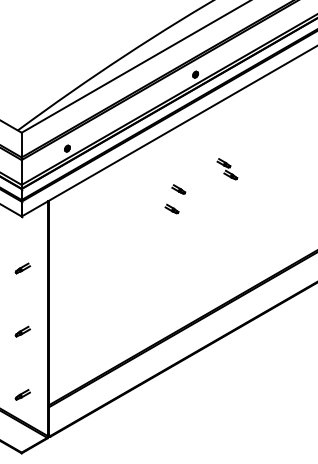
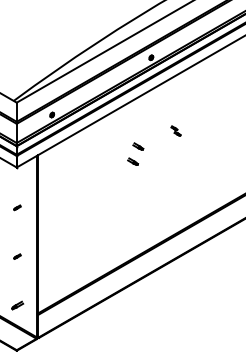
part: (227, 169) -> (176, 131), size x0.6
part: (22, 268) -> (17, 207), size x0.6
part: (22, 331) -> (17, 256), size x0.6

